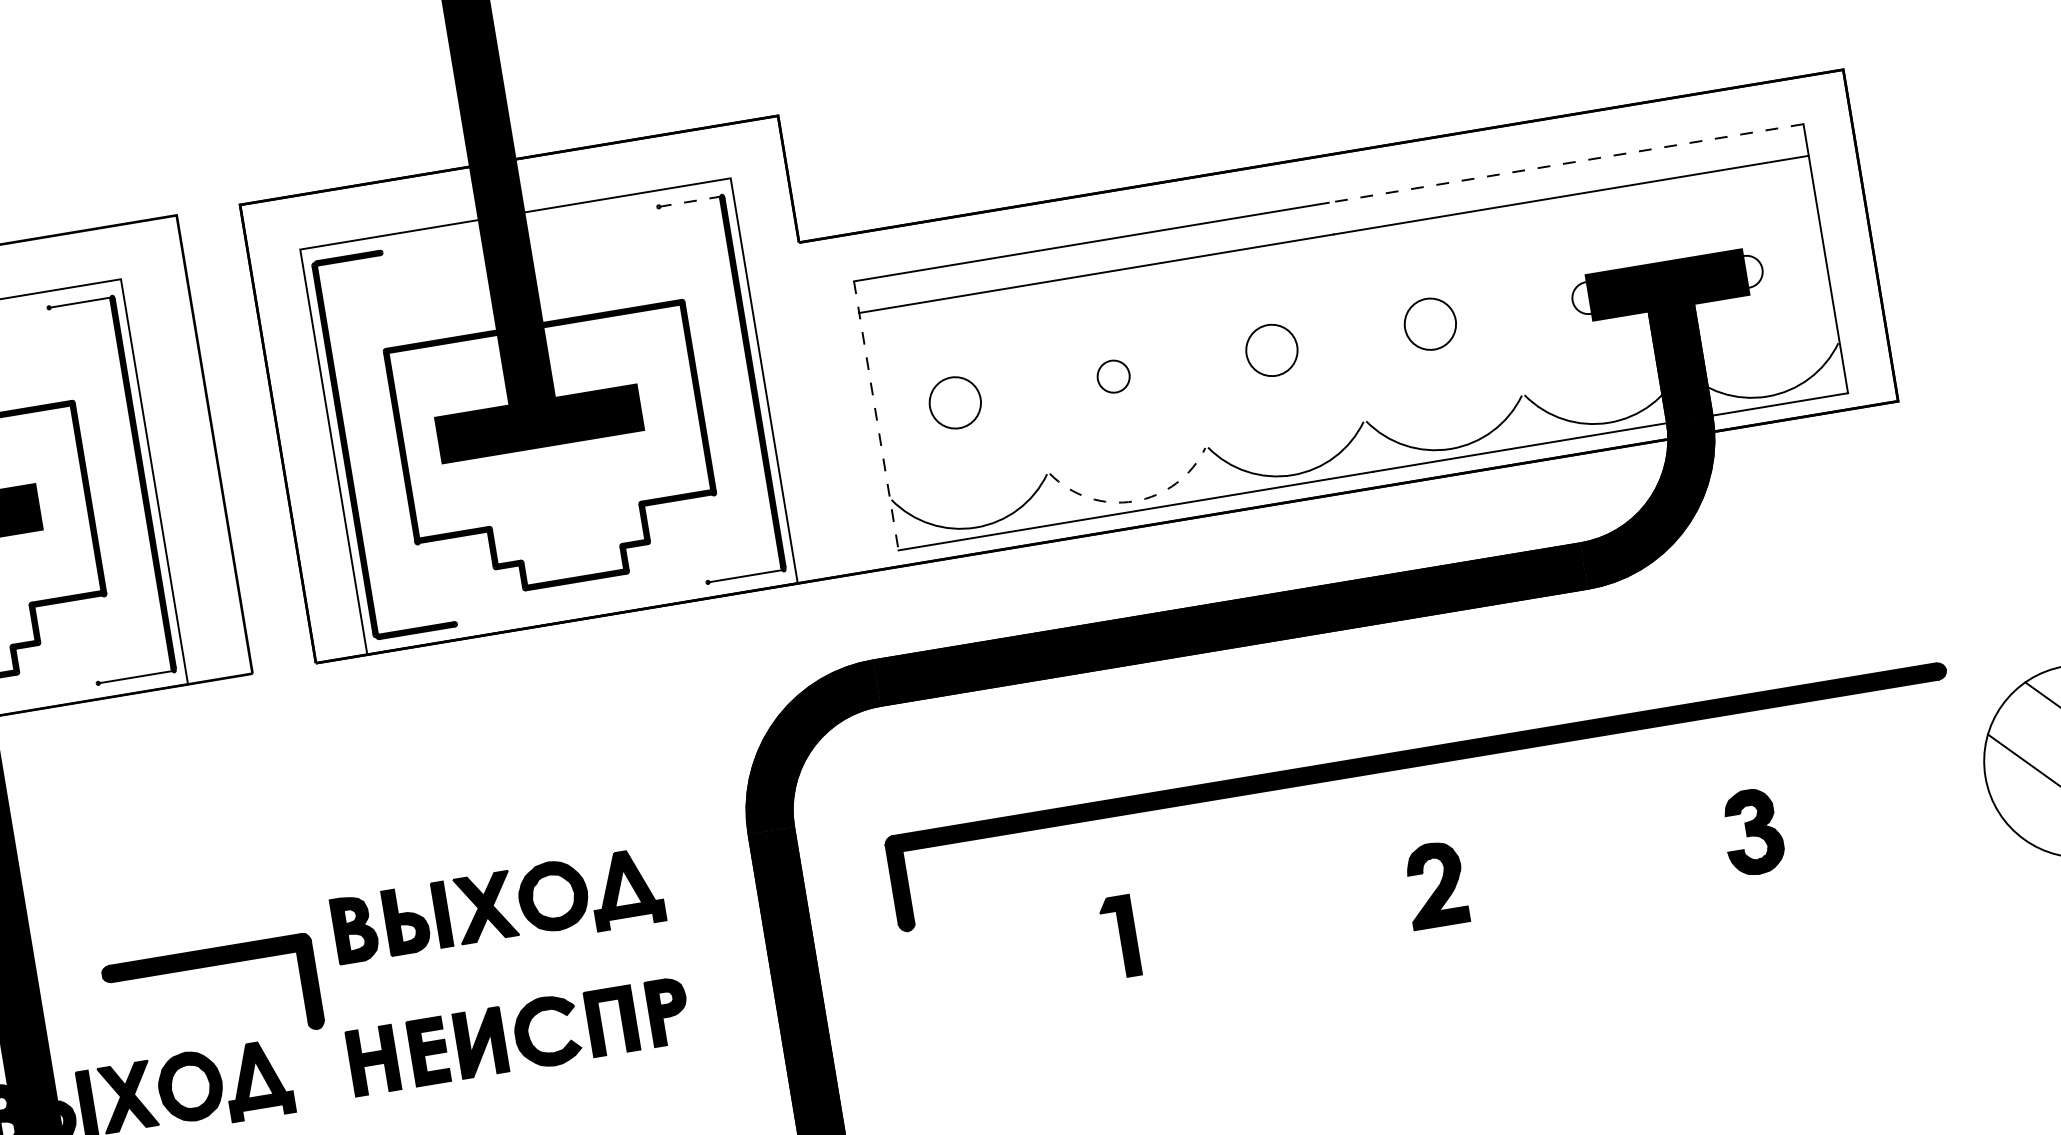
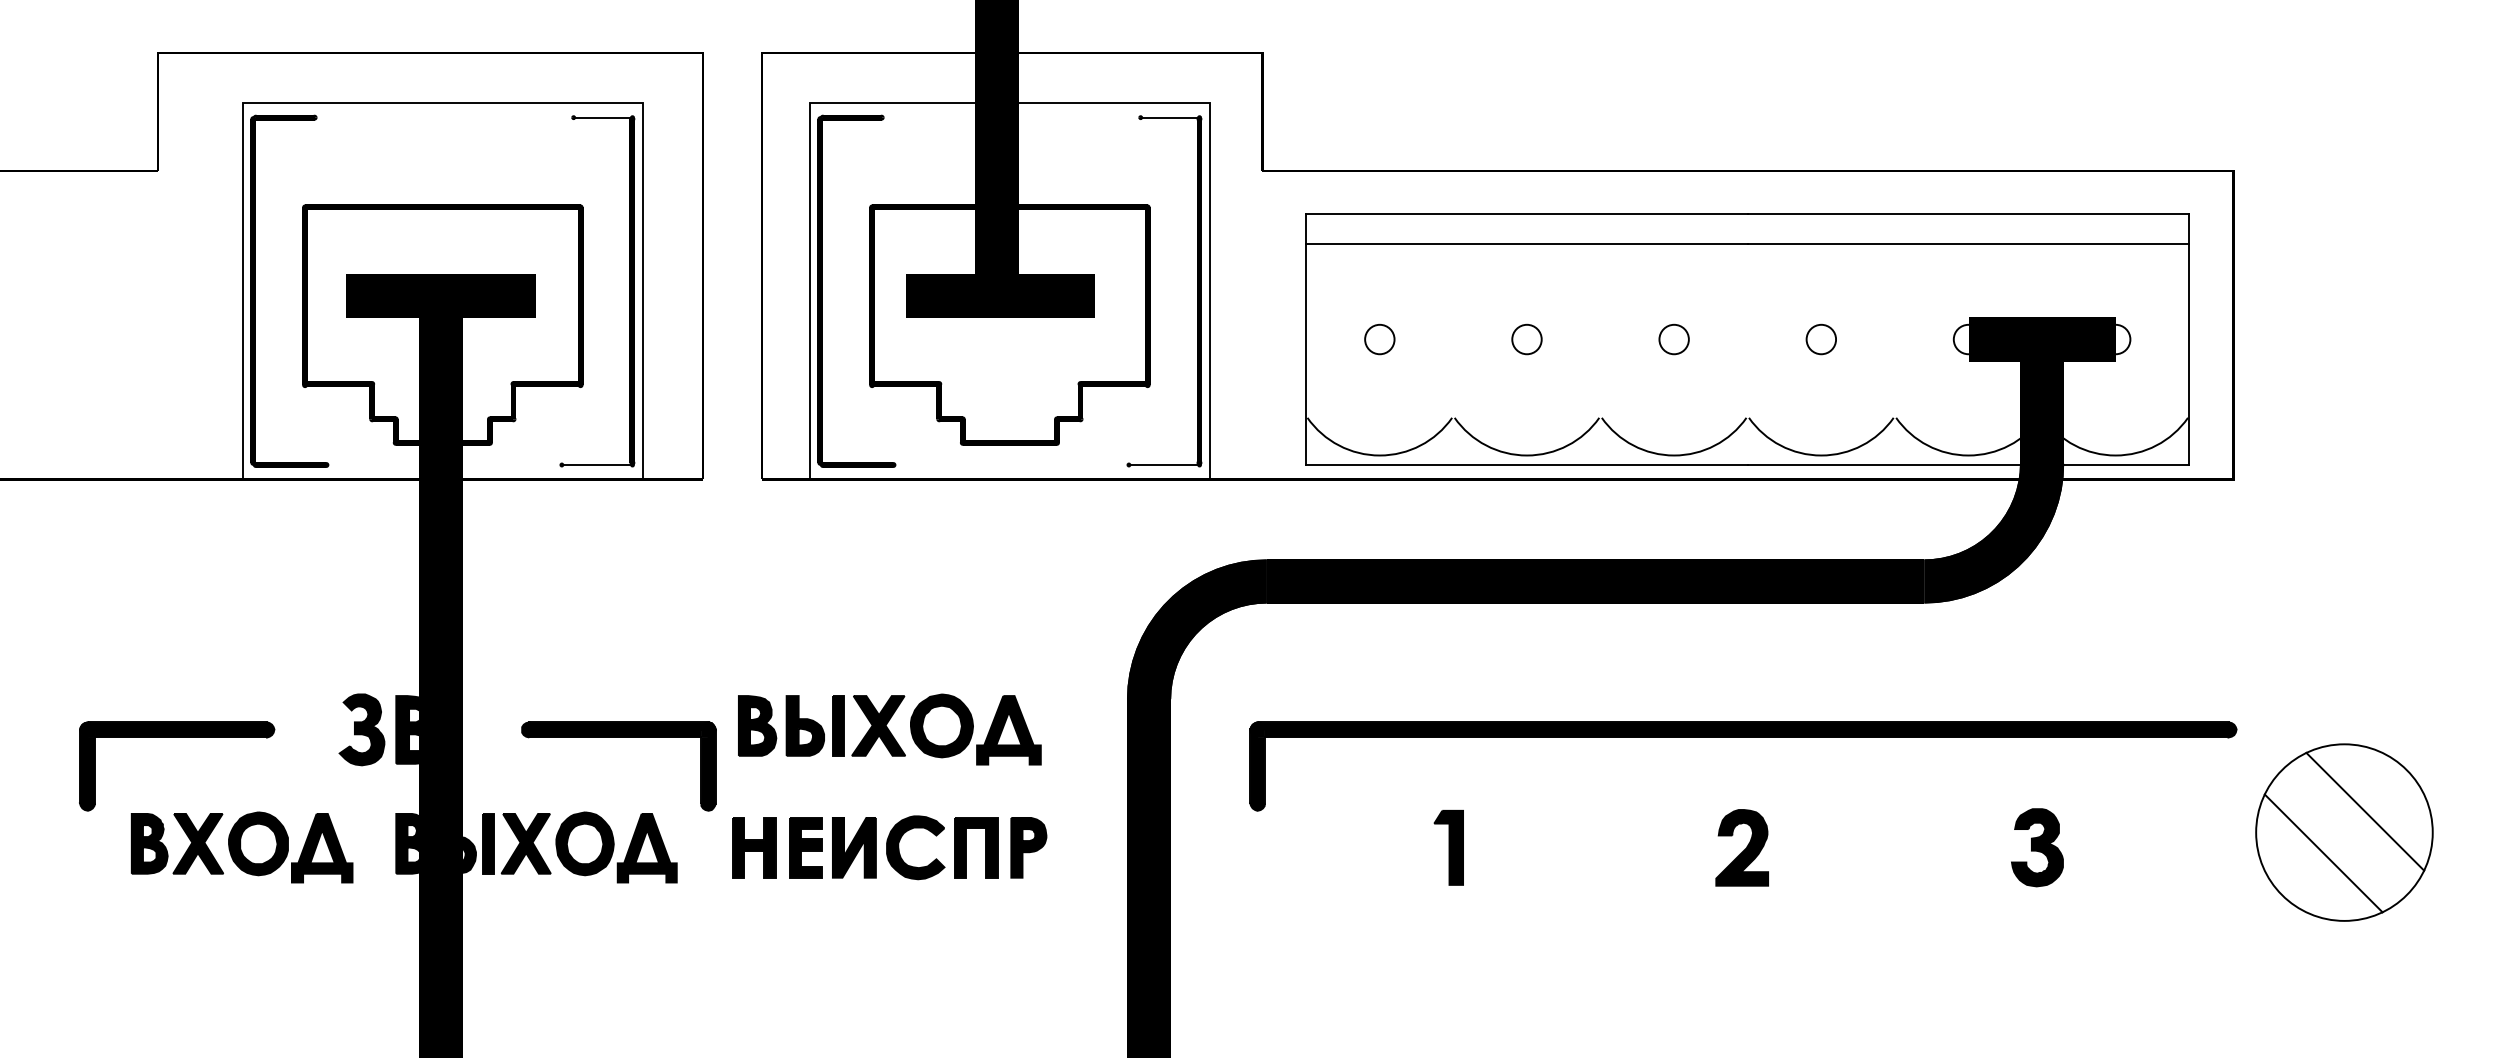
line: (1566, 163) -> (1968, 214), dashed -> solid
line: (690, 201) -> (1170, 117), dashed -> solid
circle: (1429, 324) -> (1820, 339), size x0.62
circle: (1271, 350) -> (1673, 339), size x0.62
circle: (955, 402) -> (1379, 339), size x0.62
line: (876, 415) -> (1306, 339), dashed -> solid
arc: (1134, 501) -> (1527, 455), dashed -> solid

